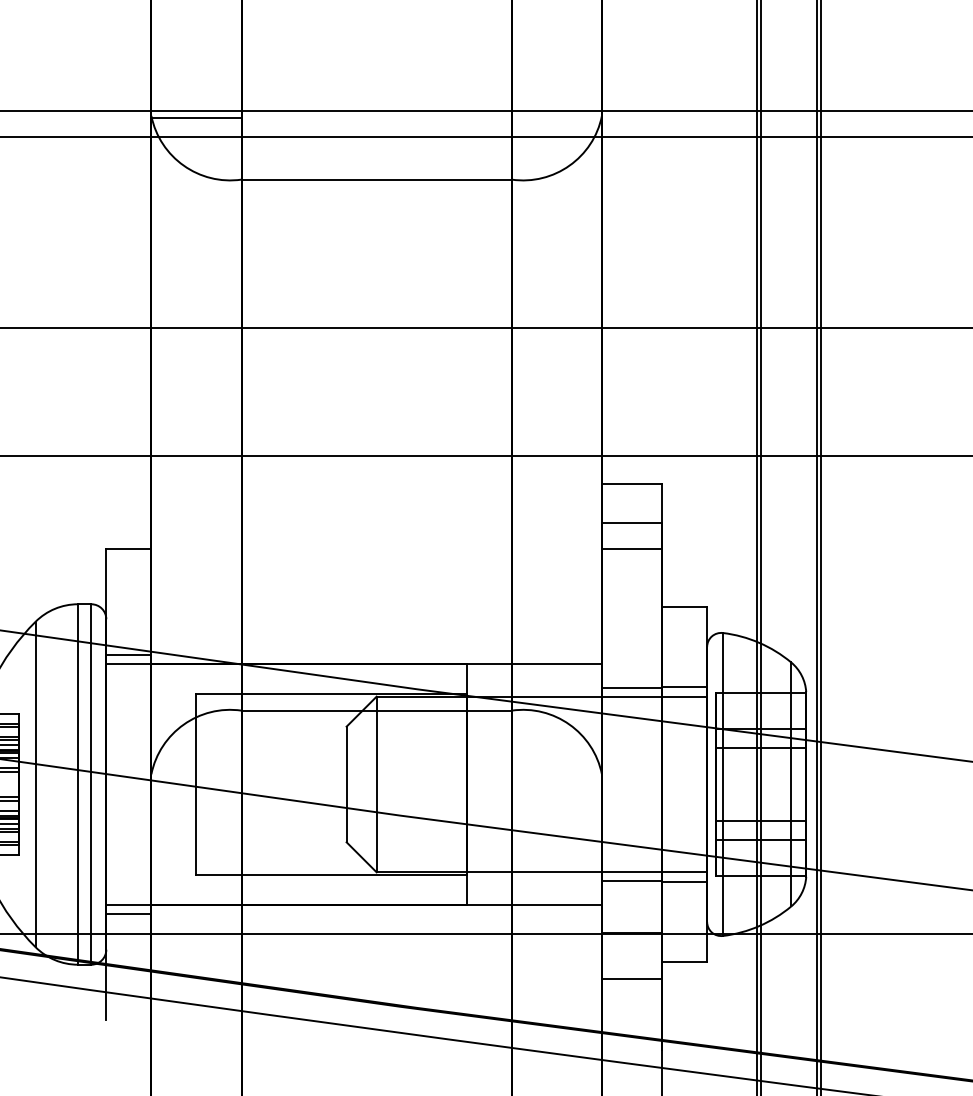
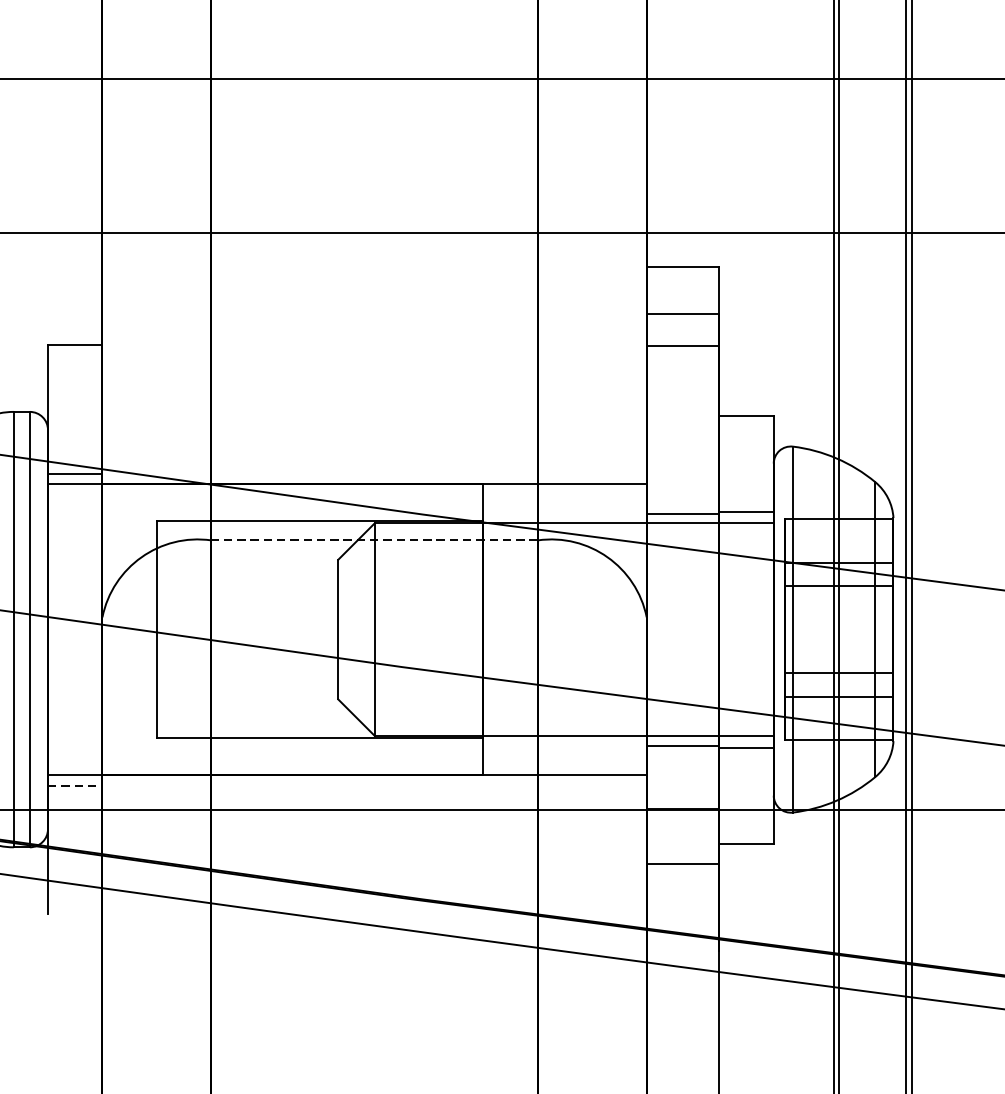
line: (376, 710) -> (374, 540), solid -> dashed
line: (128, 913) -> (74, 785), solid -> dashed

